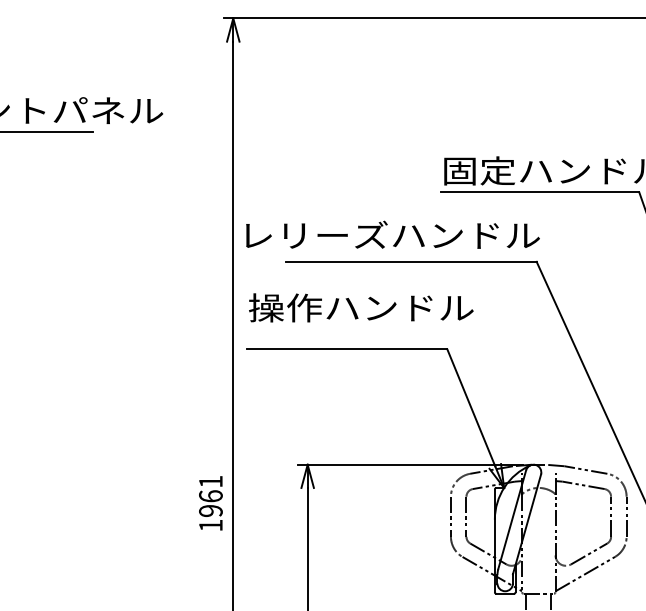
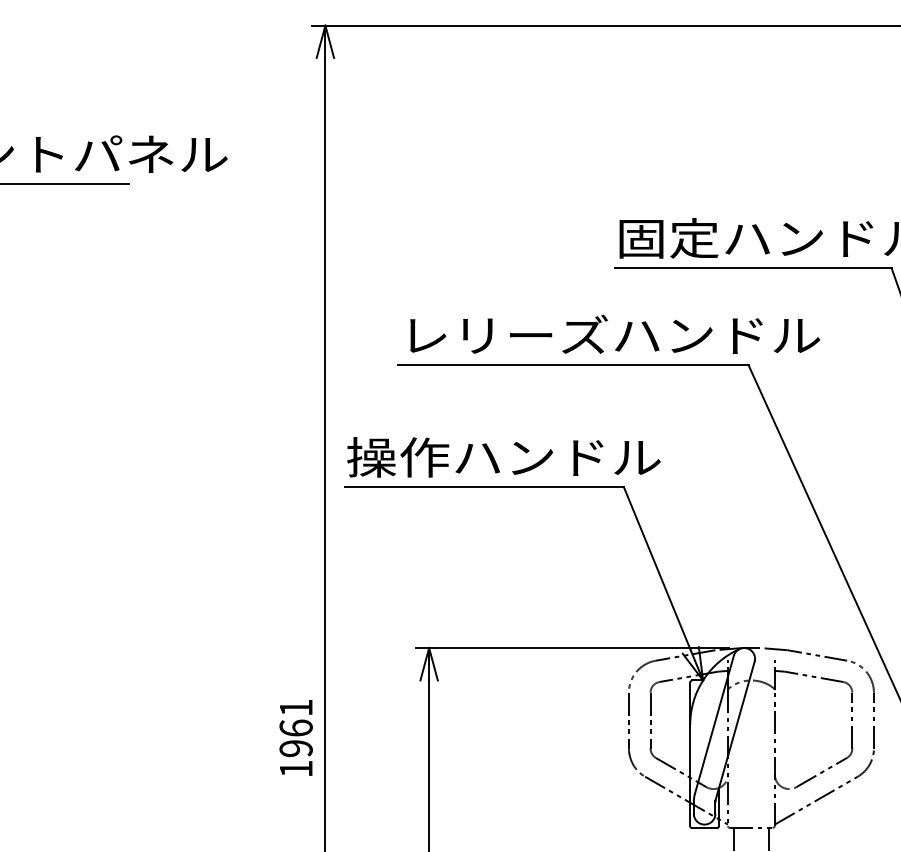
text: (393, 234) -> (615, 333), moved
text: (361, 308) -> (503, 457), moved
text: (210, 503) -> (295, 737), moved

